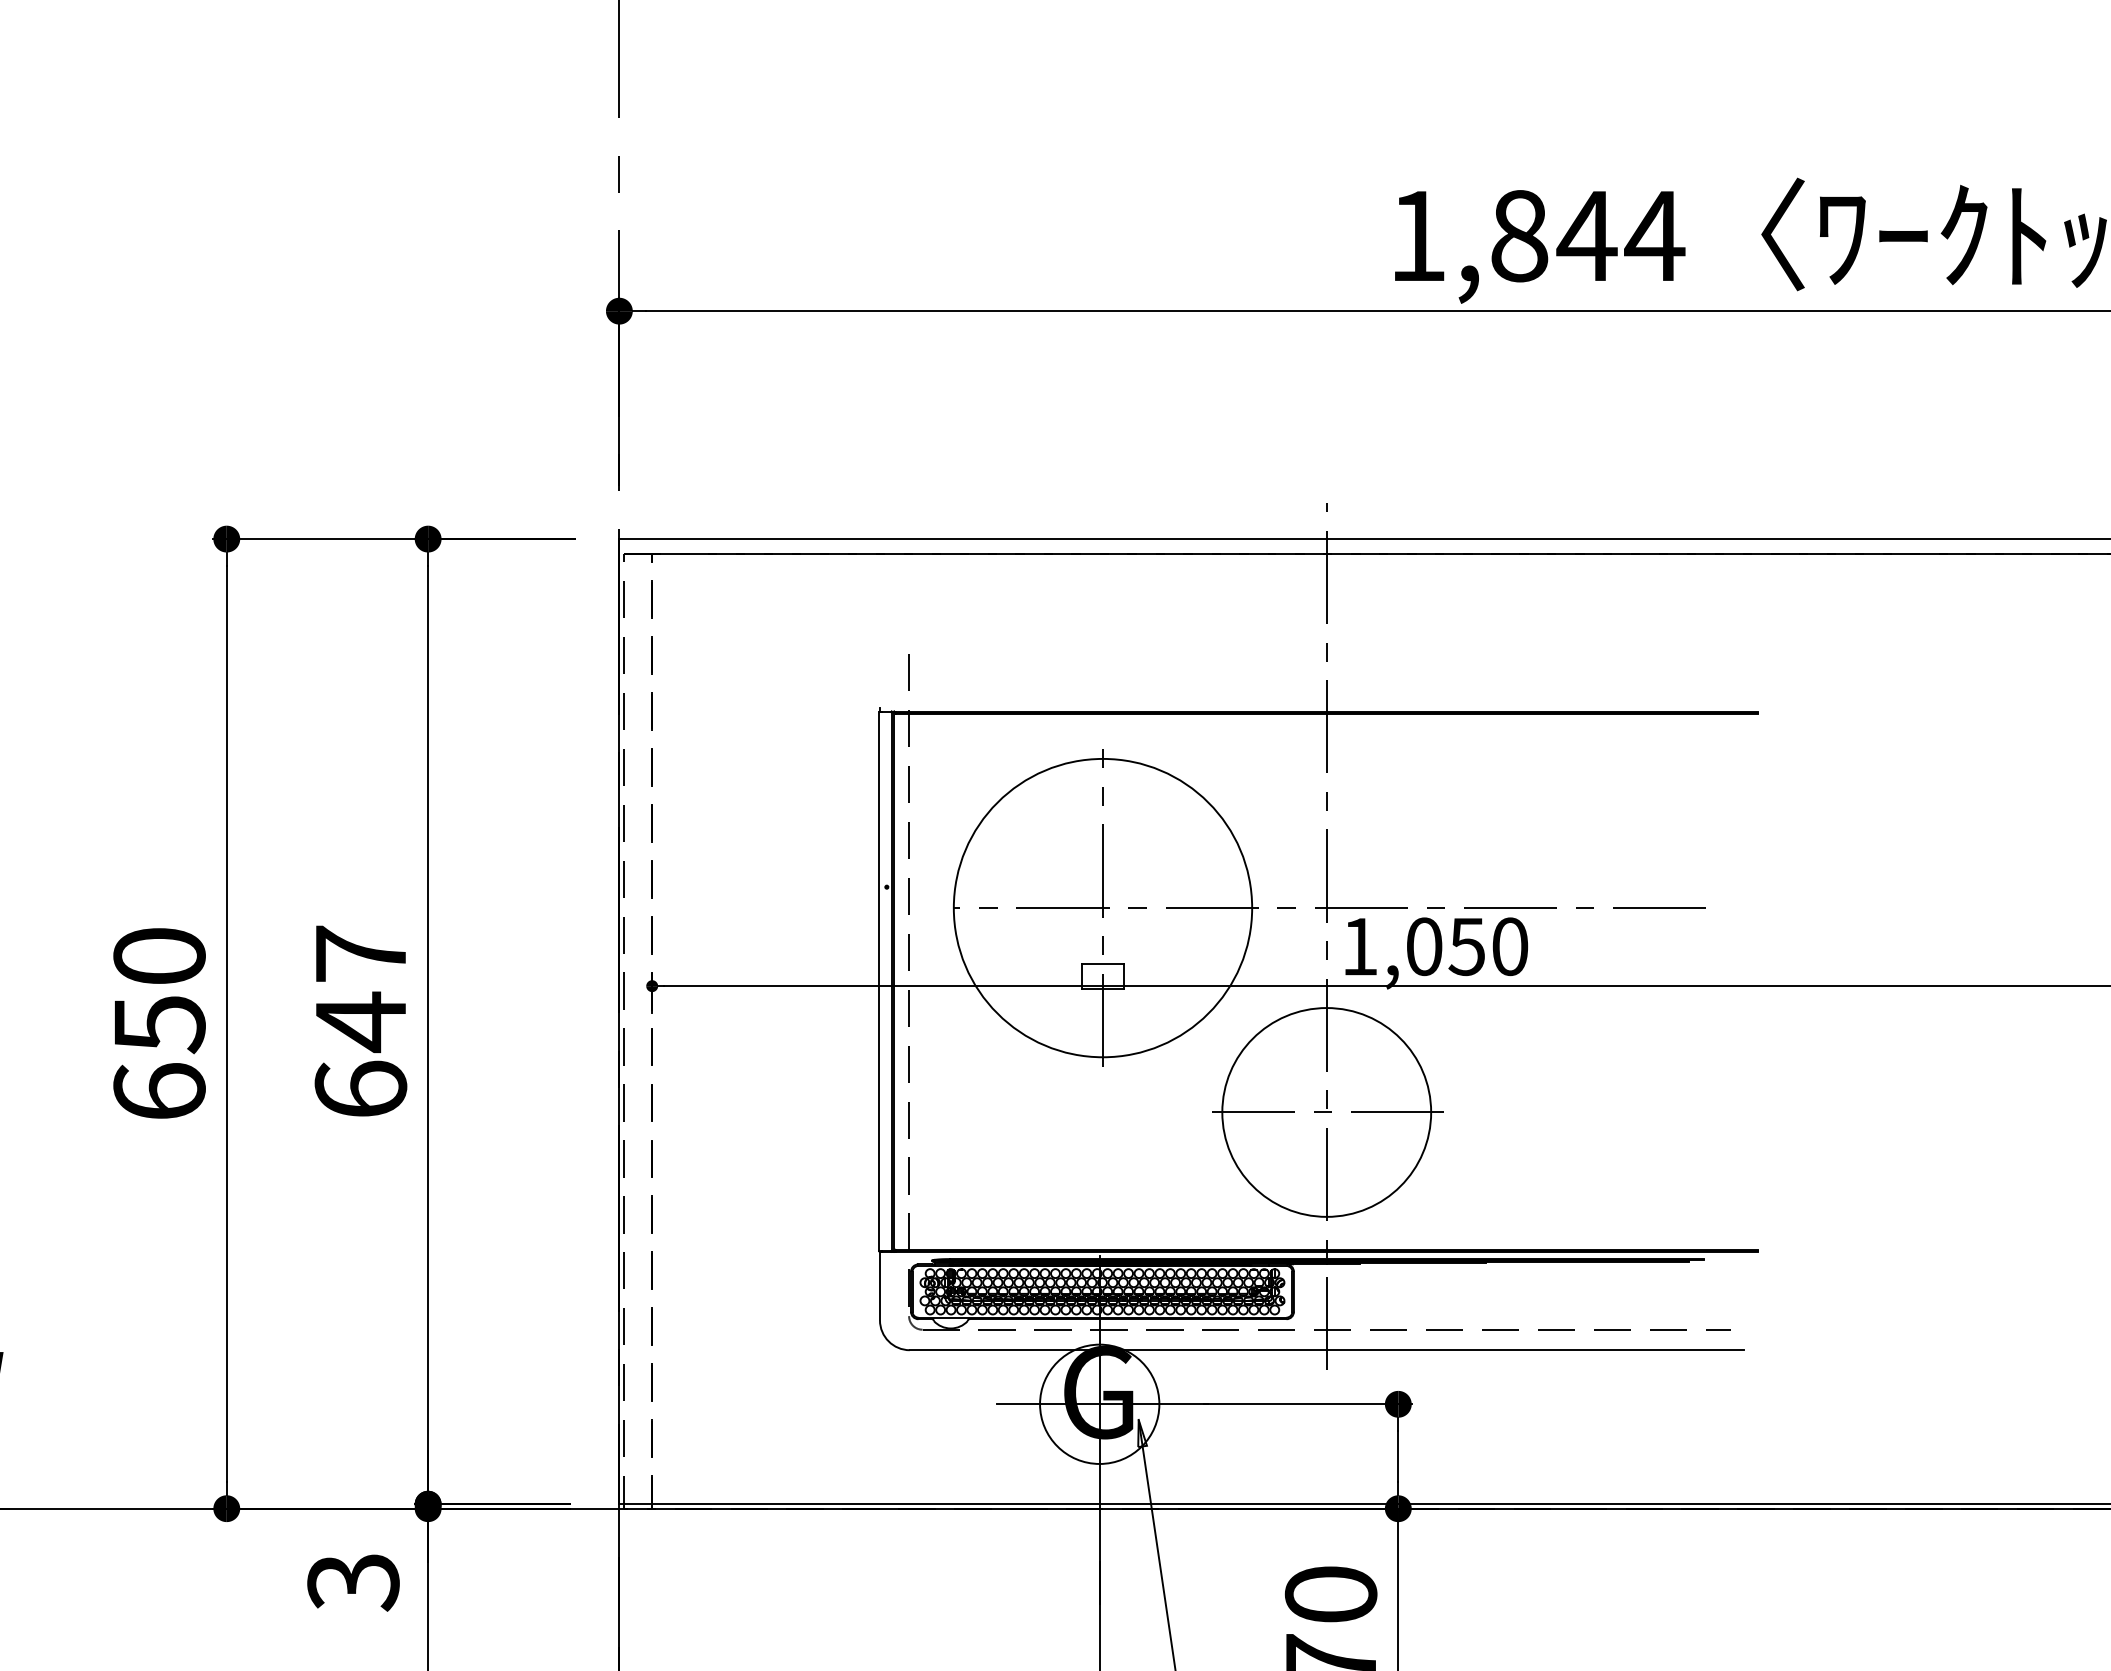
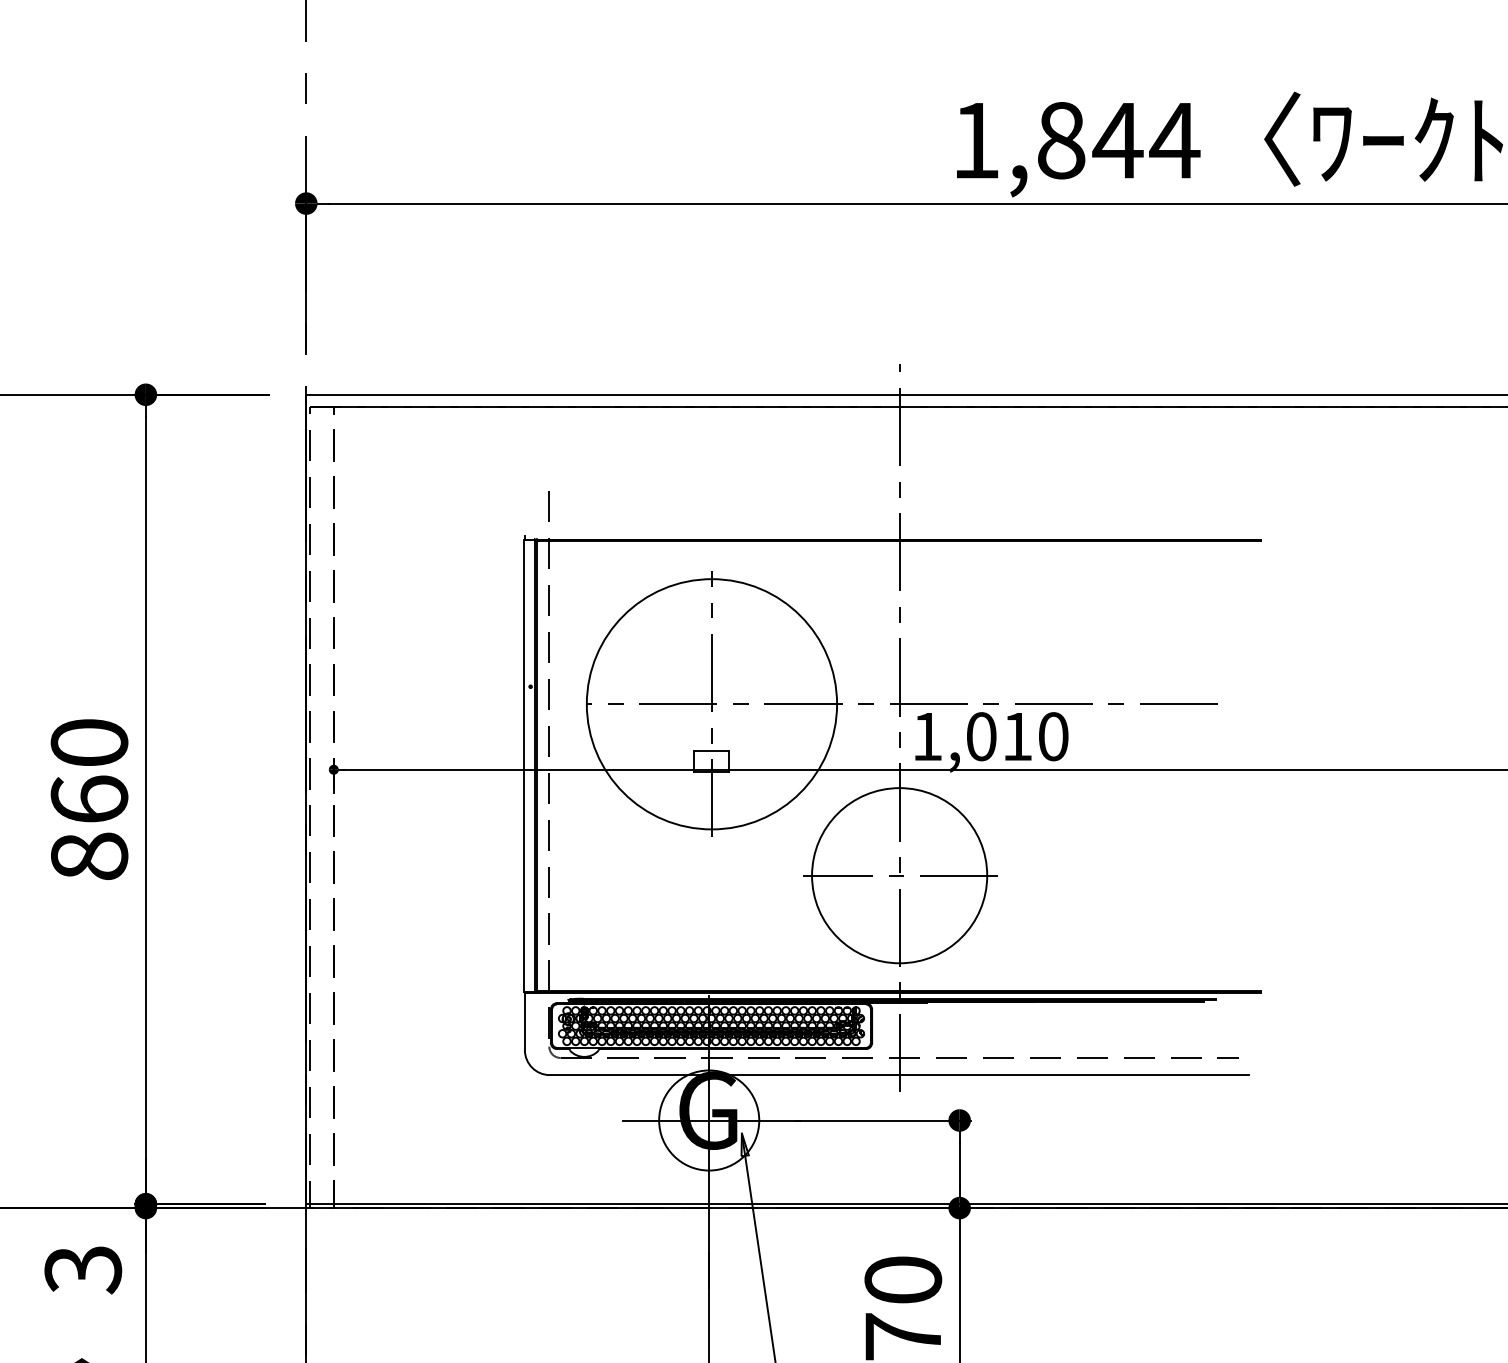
text: (1466, 947) -> (1016, 737), 1,050 -> 1,010
text: (360, 1021) -> (89, 799), 647 -> 860

